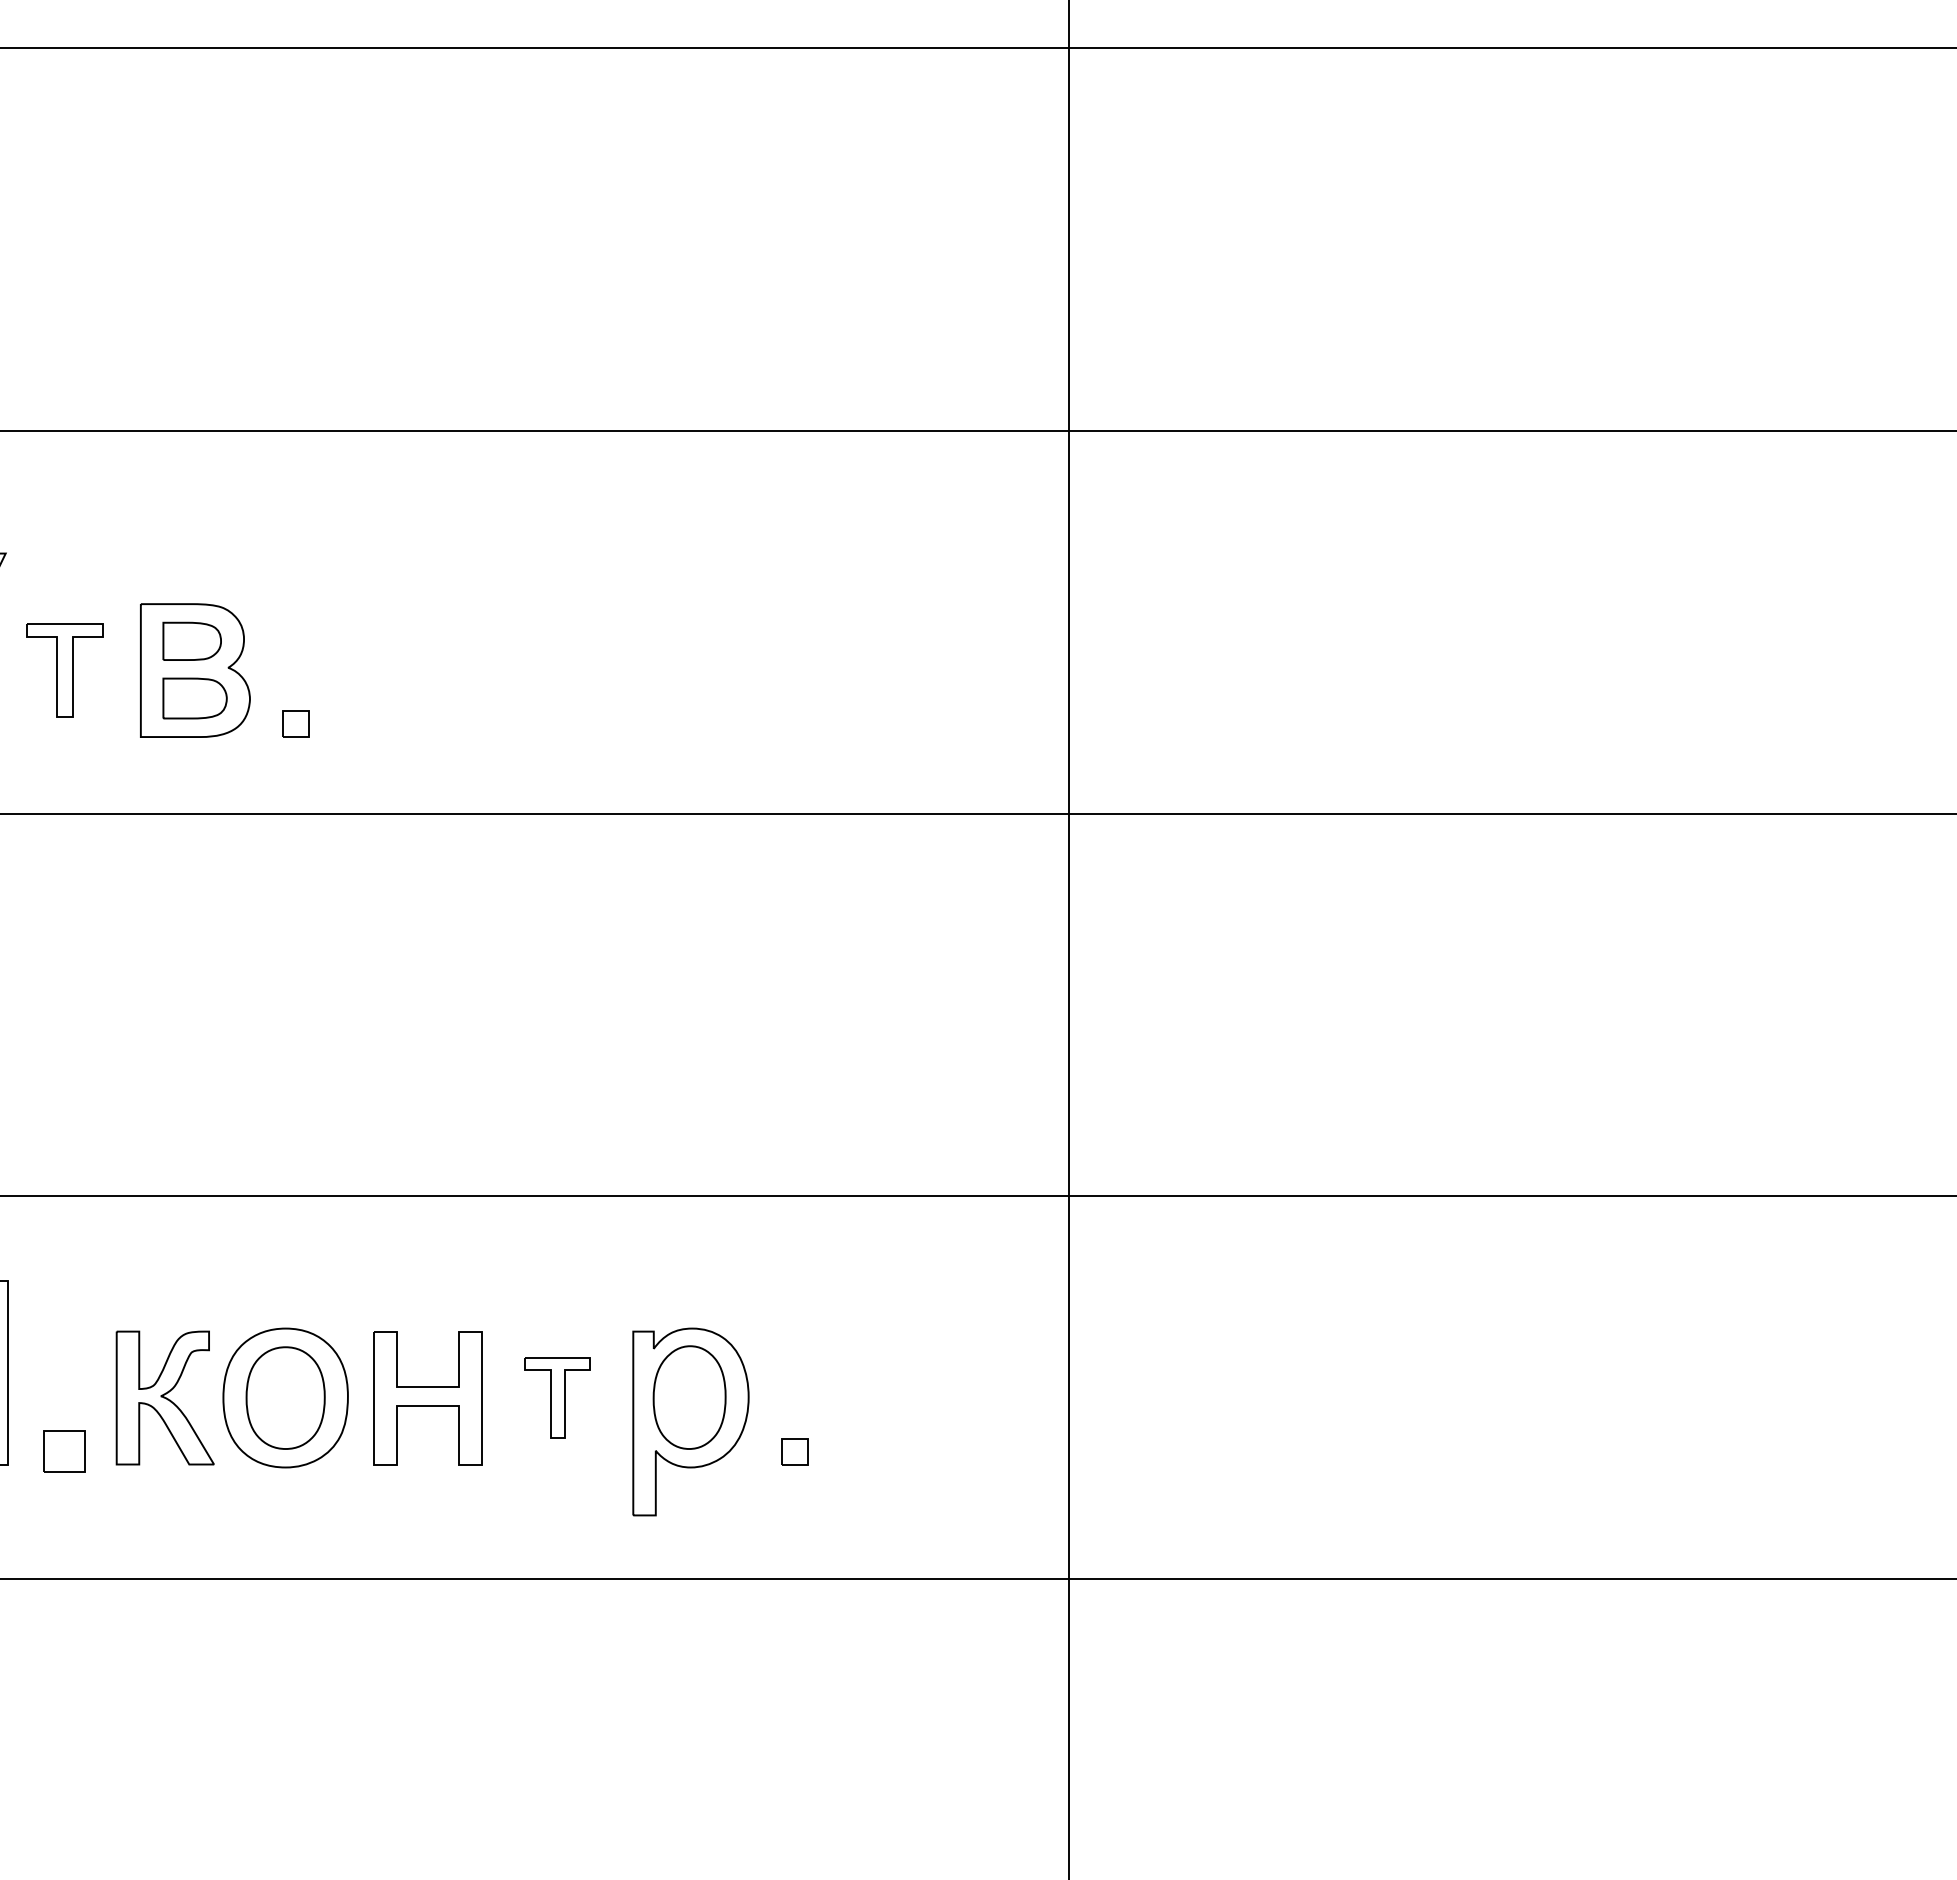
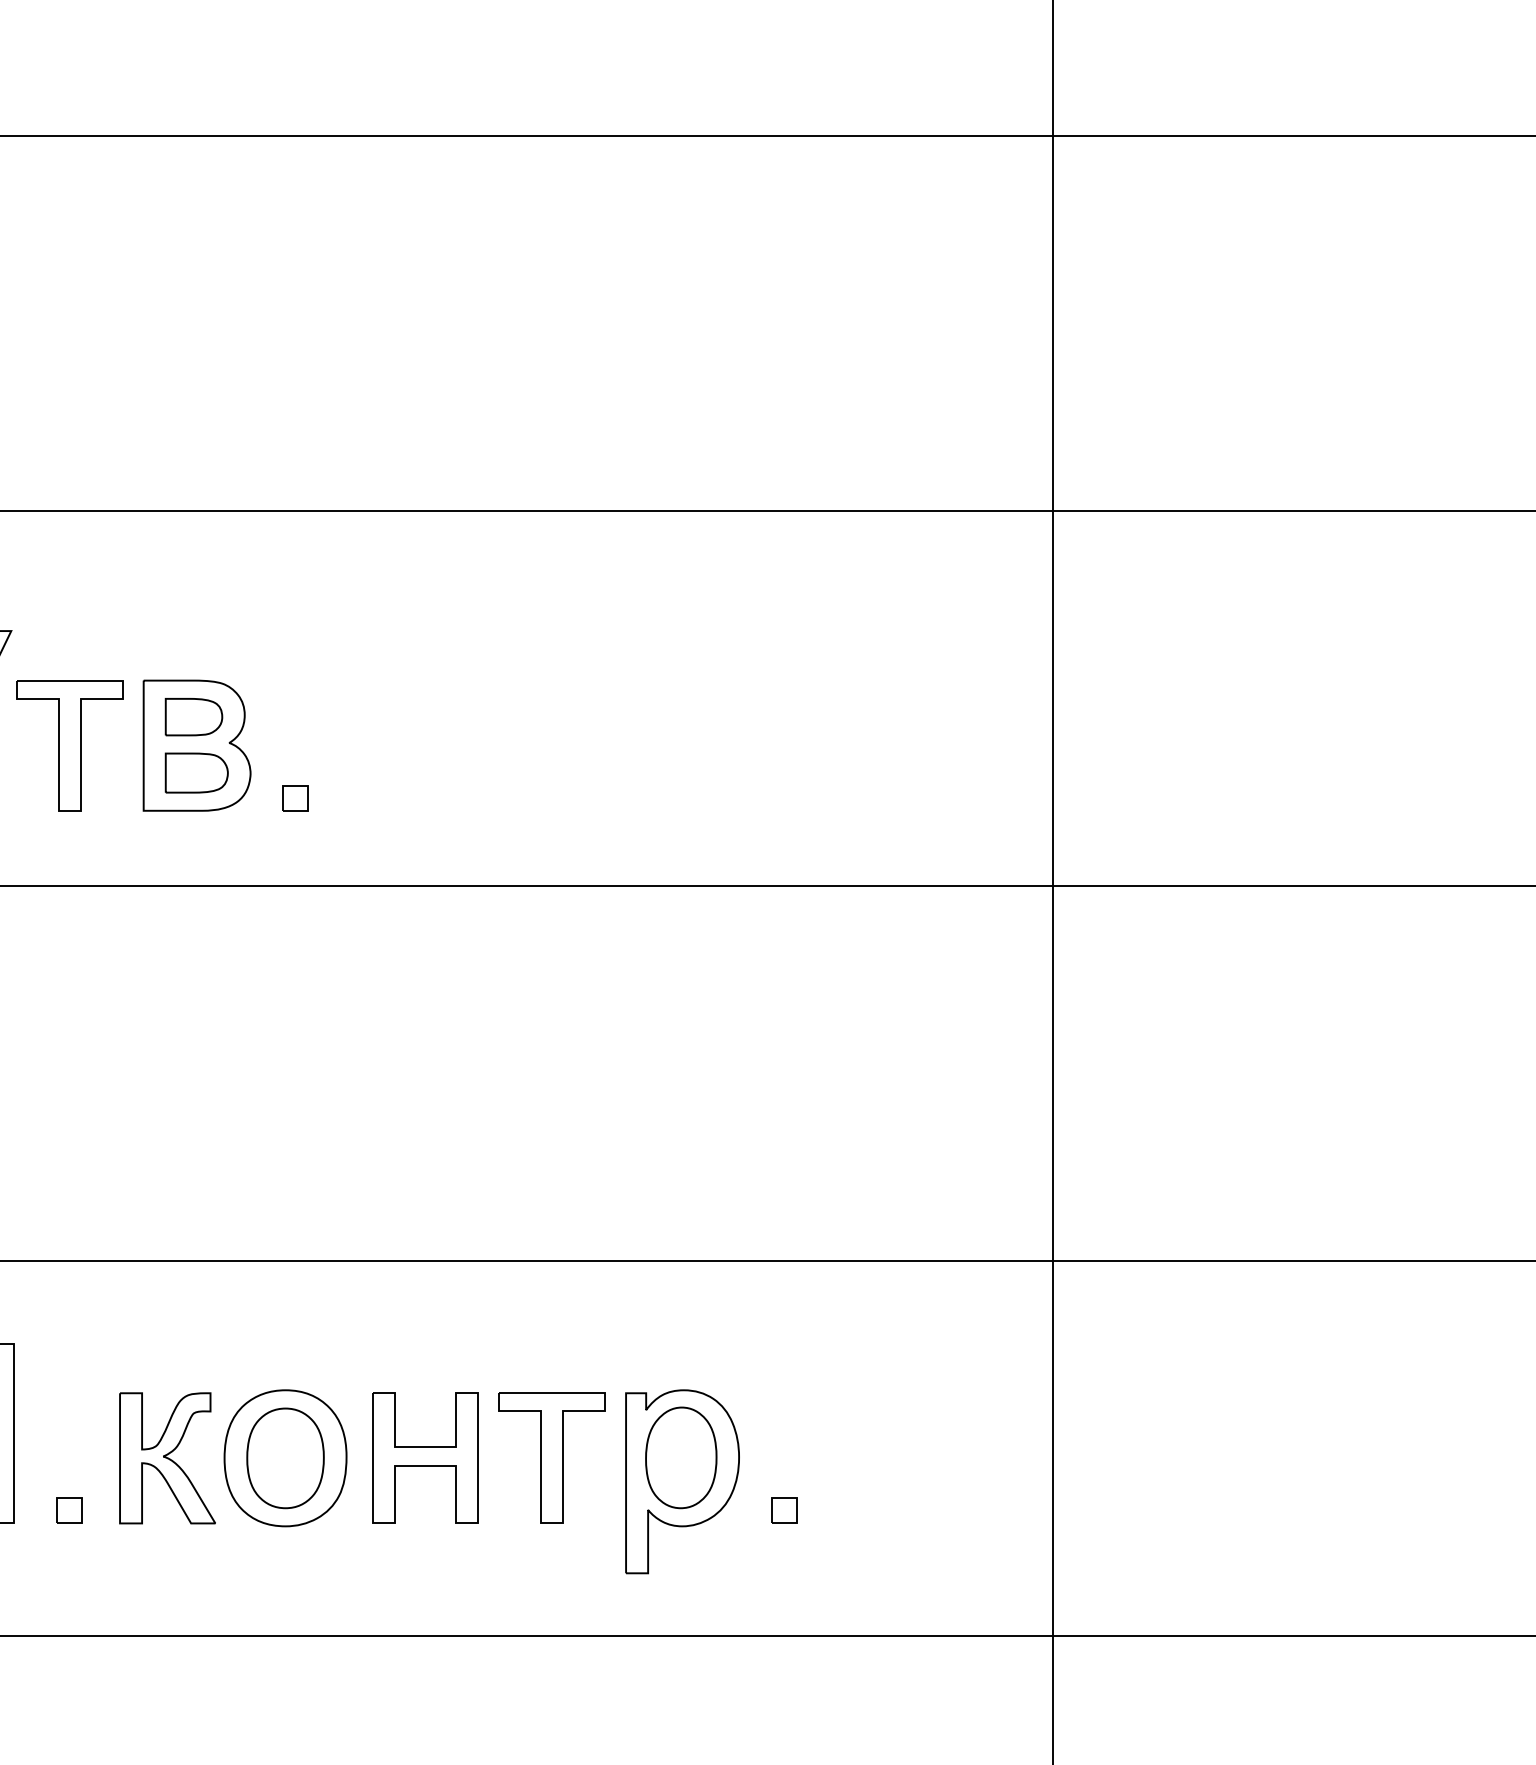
part: (64, 670) -> (68, 745), size x1.43
part: (557, 1398) -> (551, 1458), size x1.67
part: (64, 1451) -> (68, 1510), size x0.62

